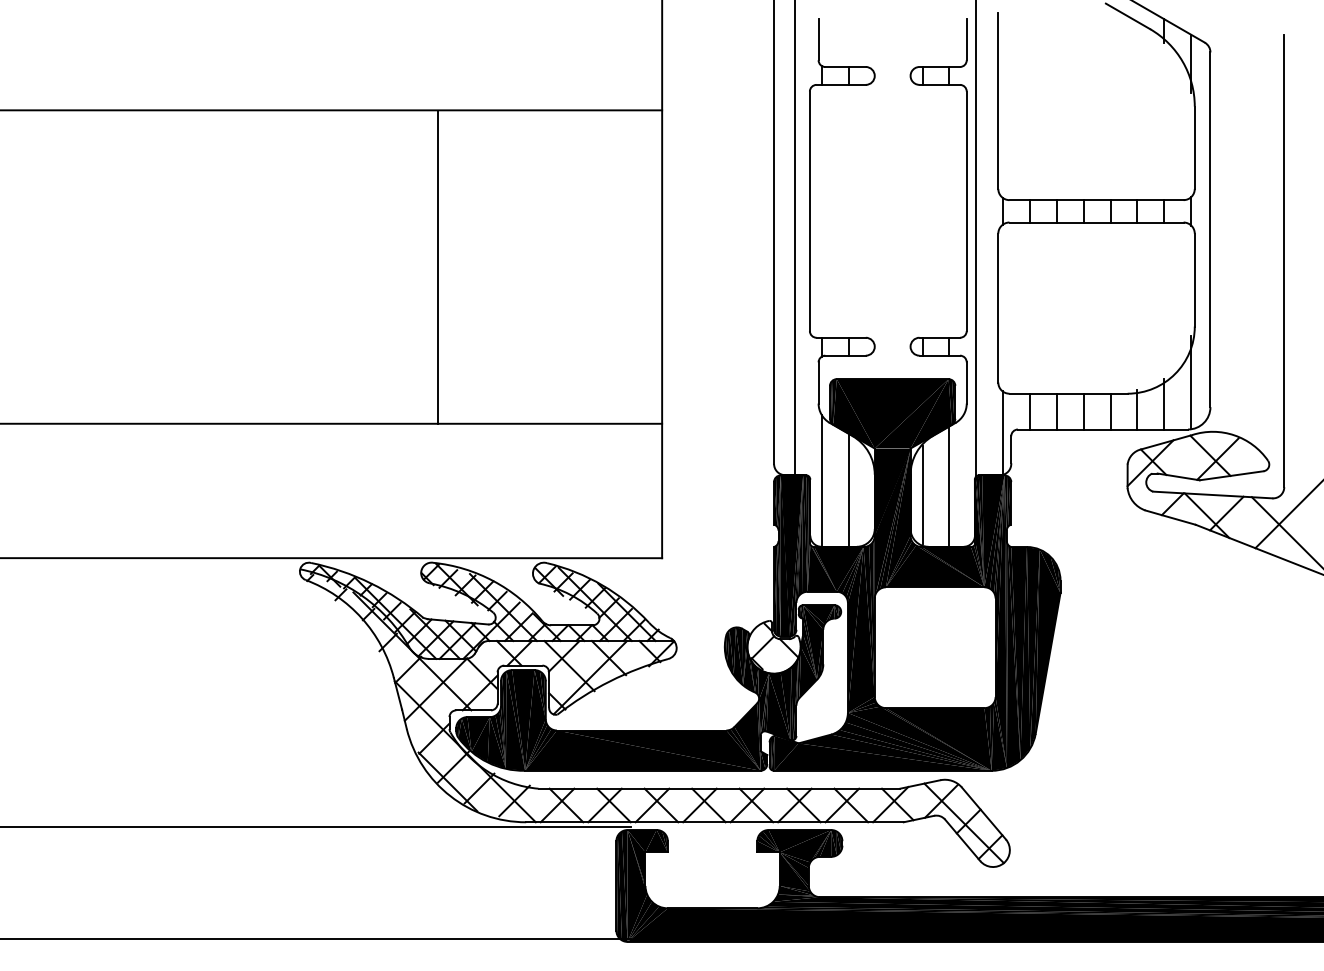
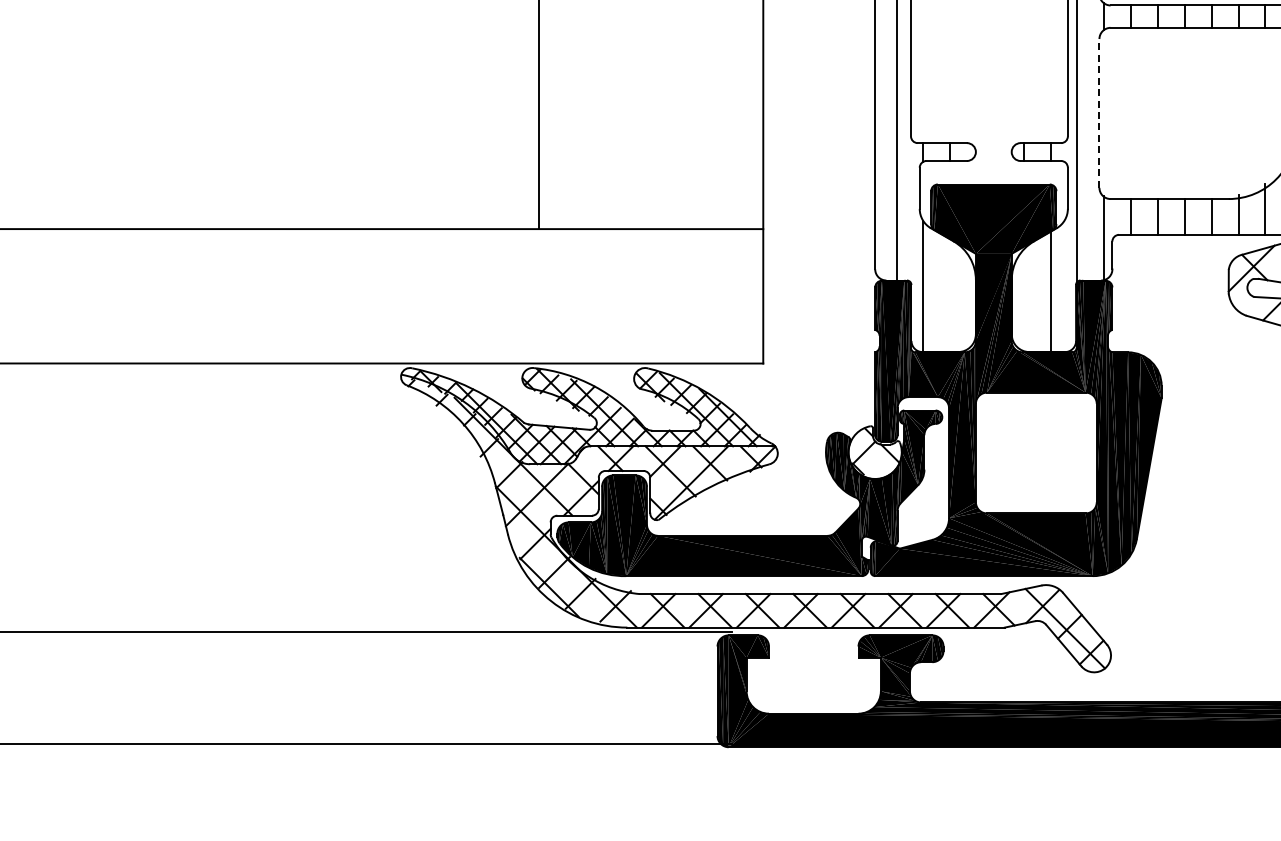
line: (998, 307) -> (1099, 112), solid -> dashed
line: (849, 490) -> (950, 295), removed
line: (922, 495) -> (1023, 300), removed

